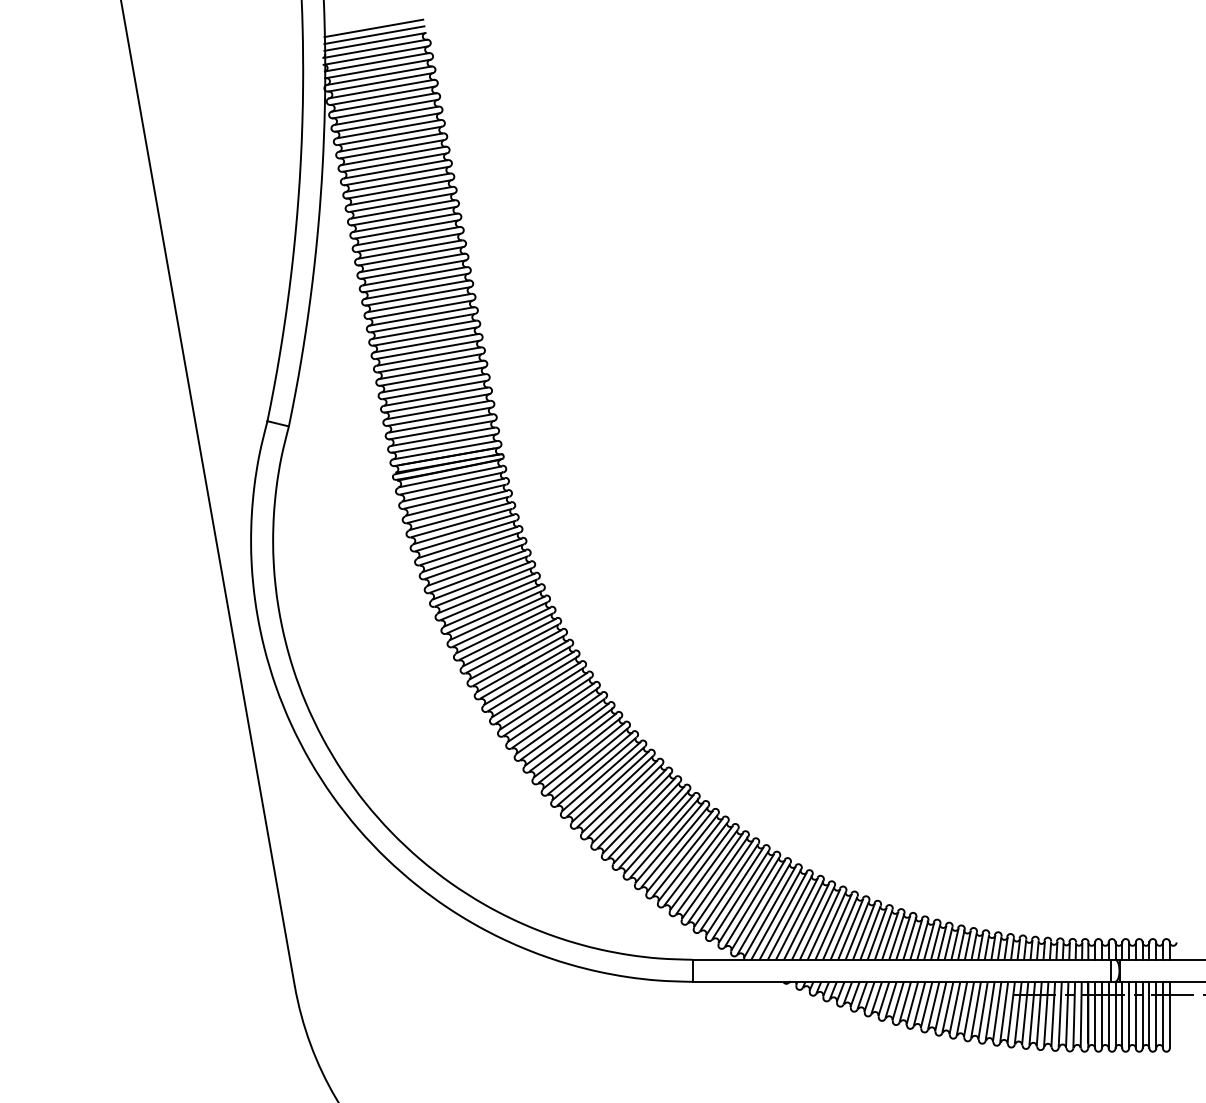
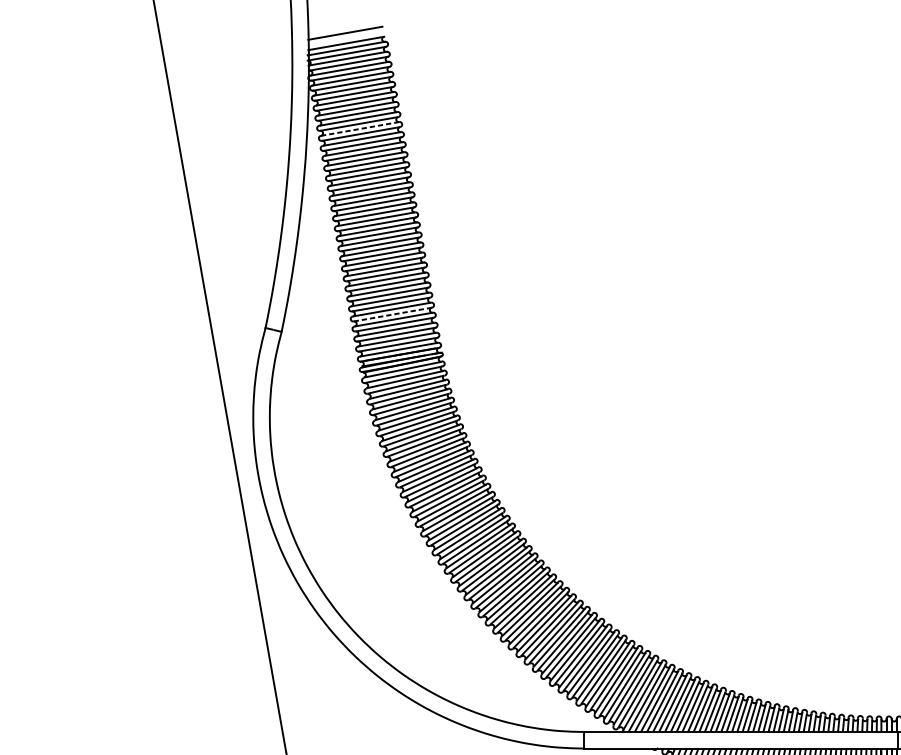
line: (374, 35) -> (345, 38), removed
line: (393, 155) -> (360, 128), solid -> dashed
line: (437, 403) -> (393, 314), solid -> dashed

